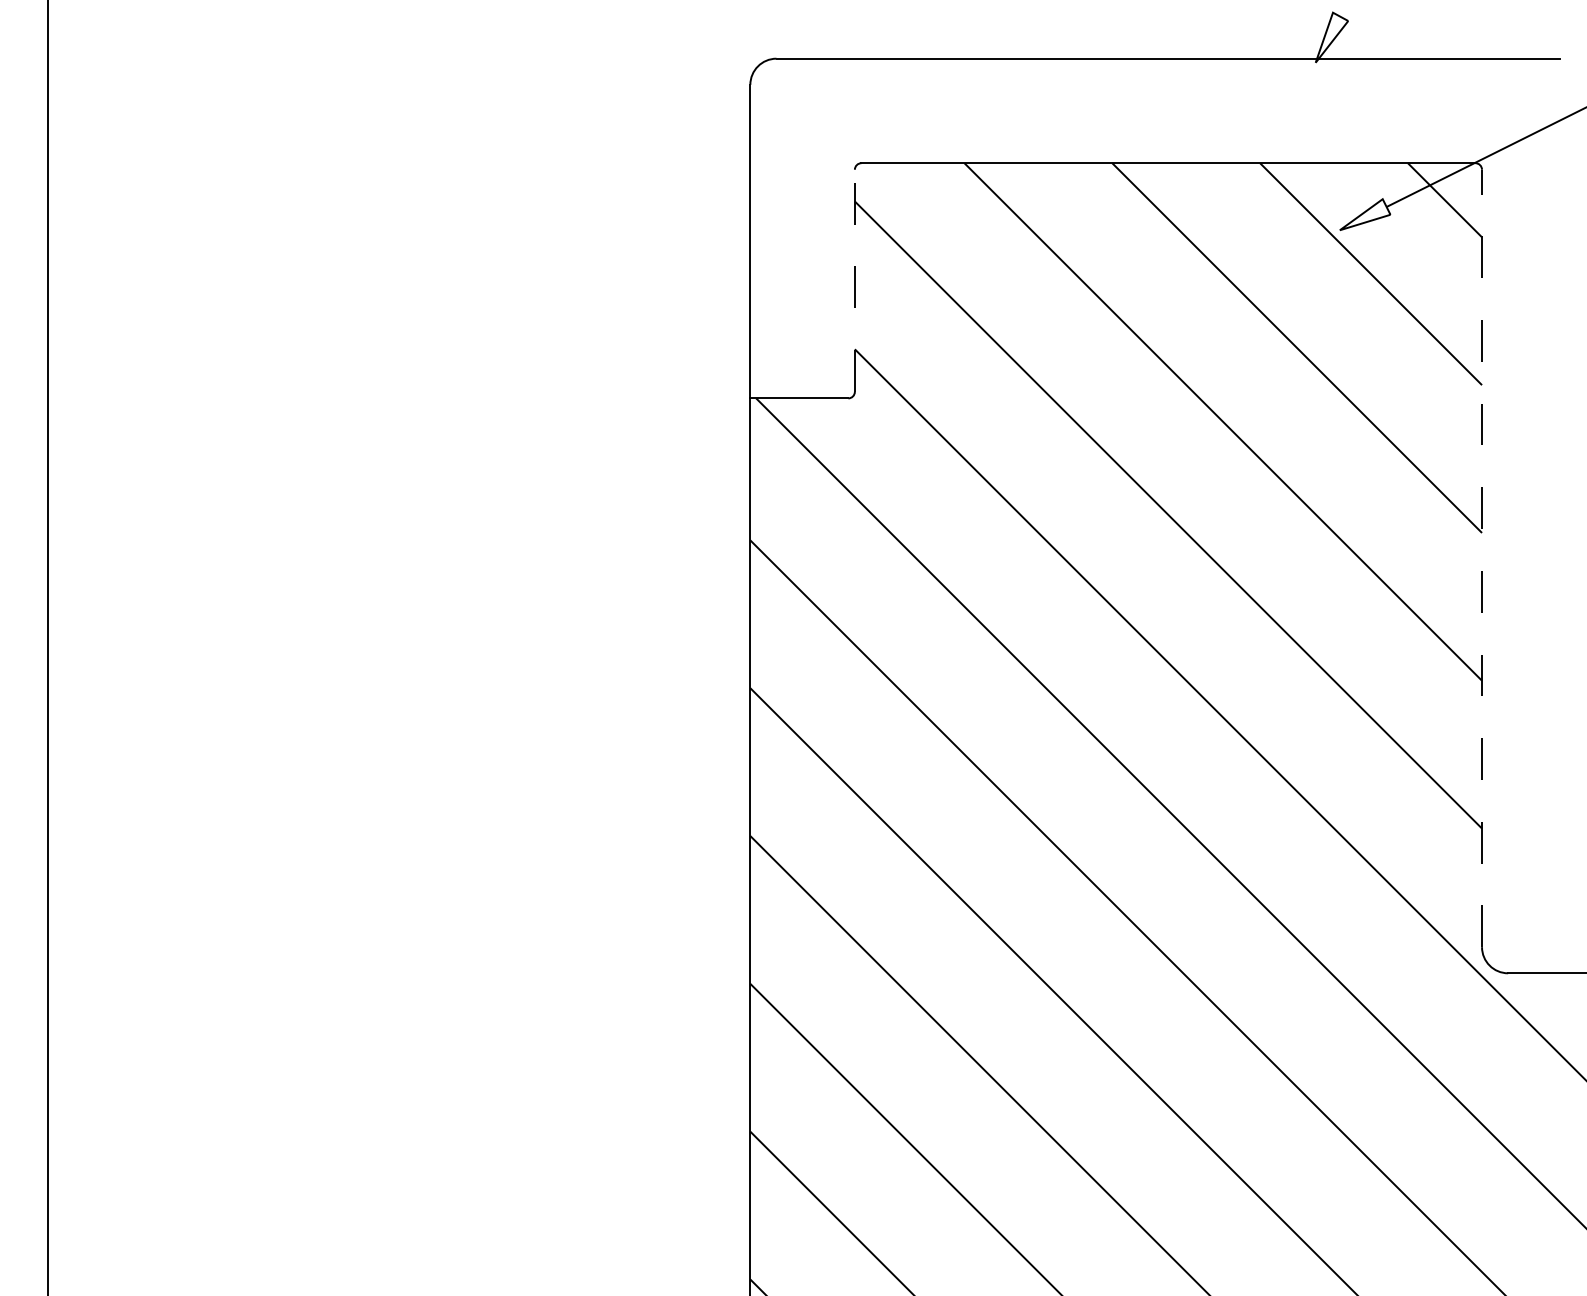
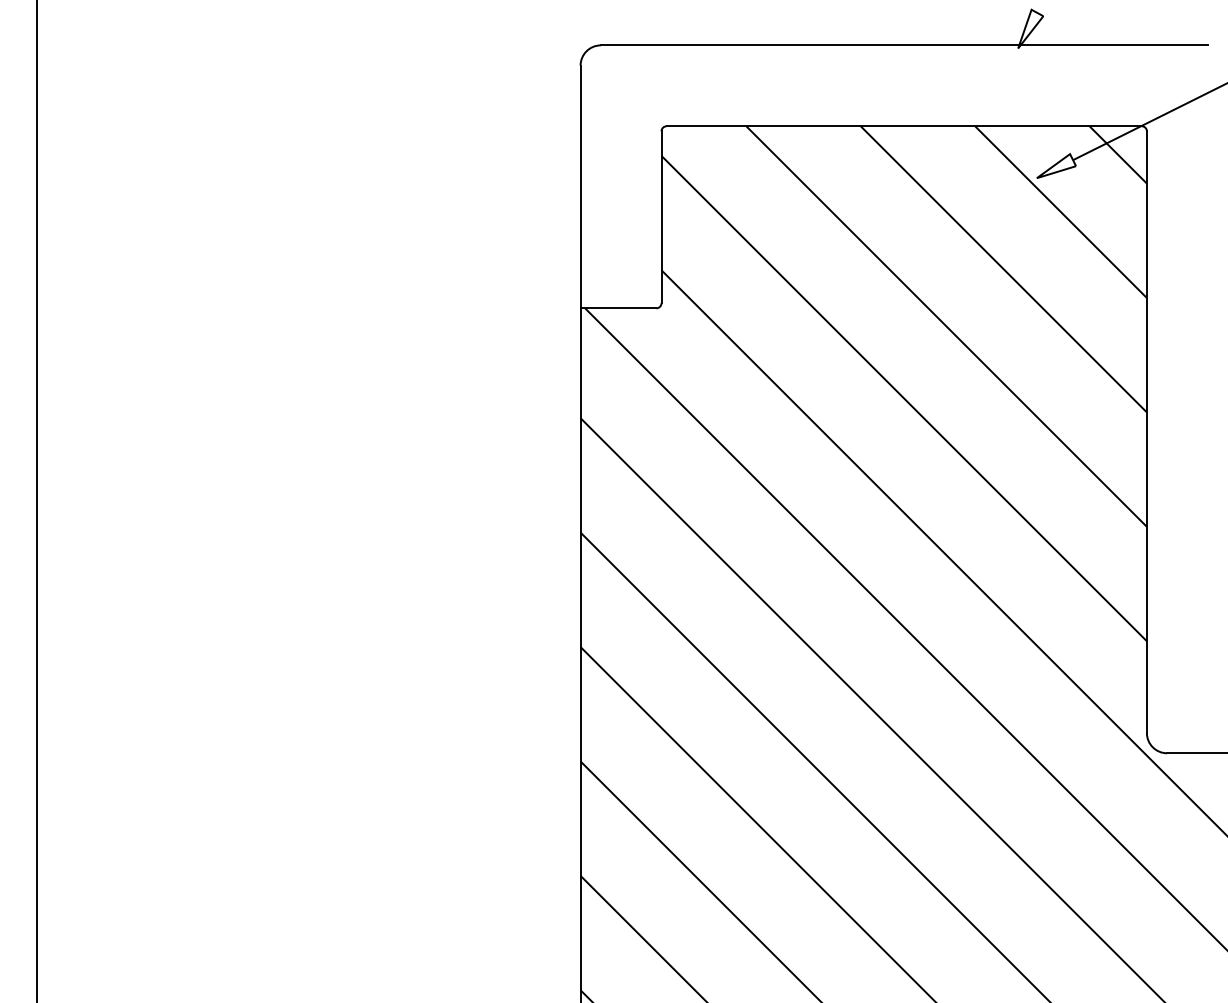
line: (854, 281) -> (661, 217), dashed -> solid
line: (1481, 558) -> (1146, 432), dashed -> solid

